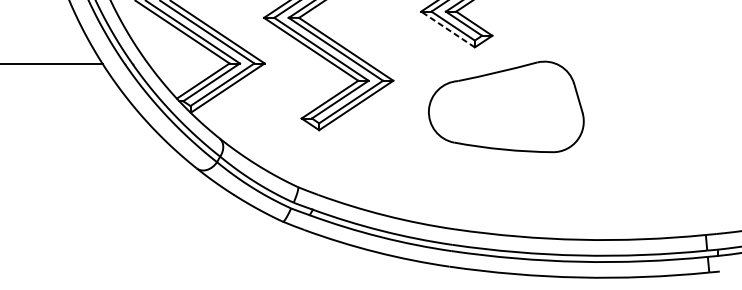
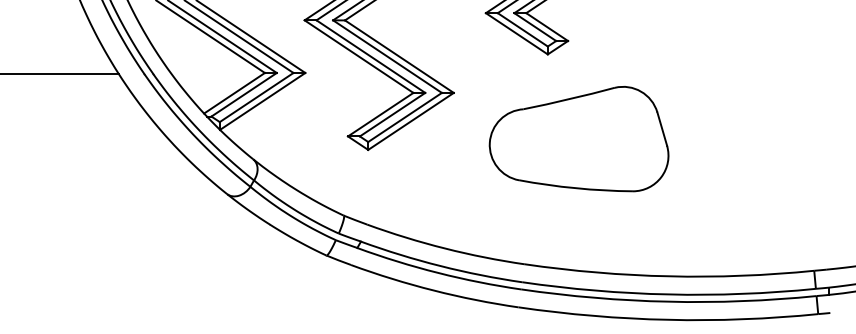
line: (447, 29) -> (516, 33), dashed -> solid
part: (505, 107) -> (578, 139), moved

